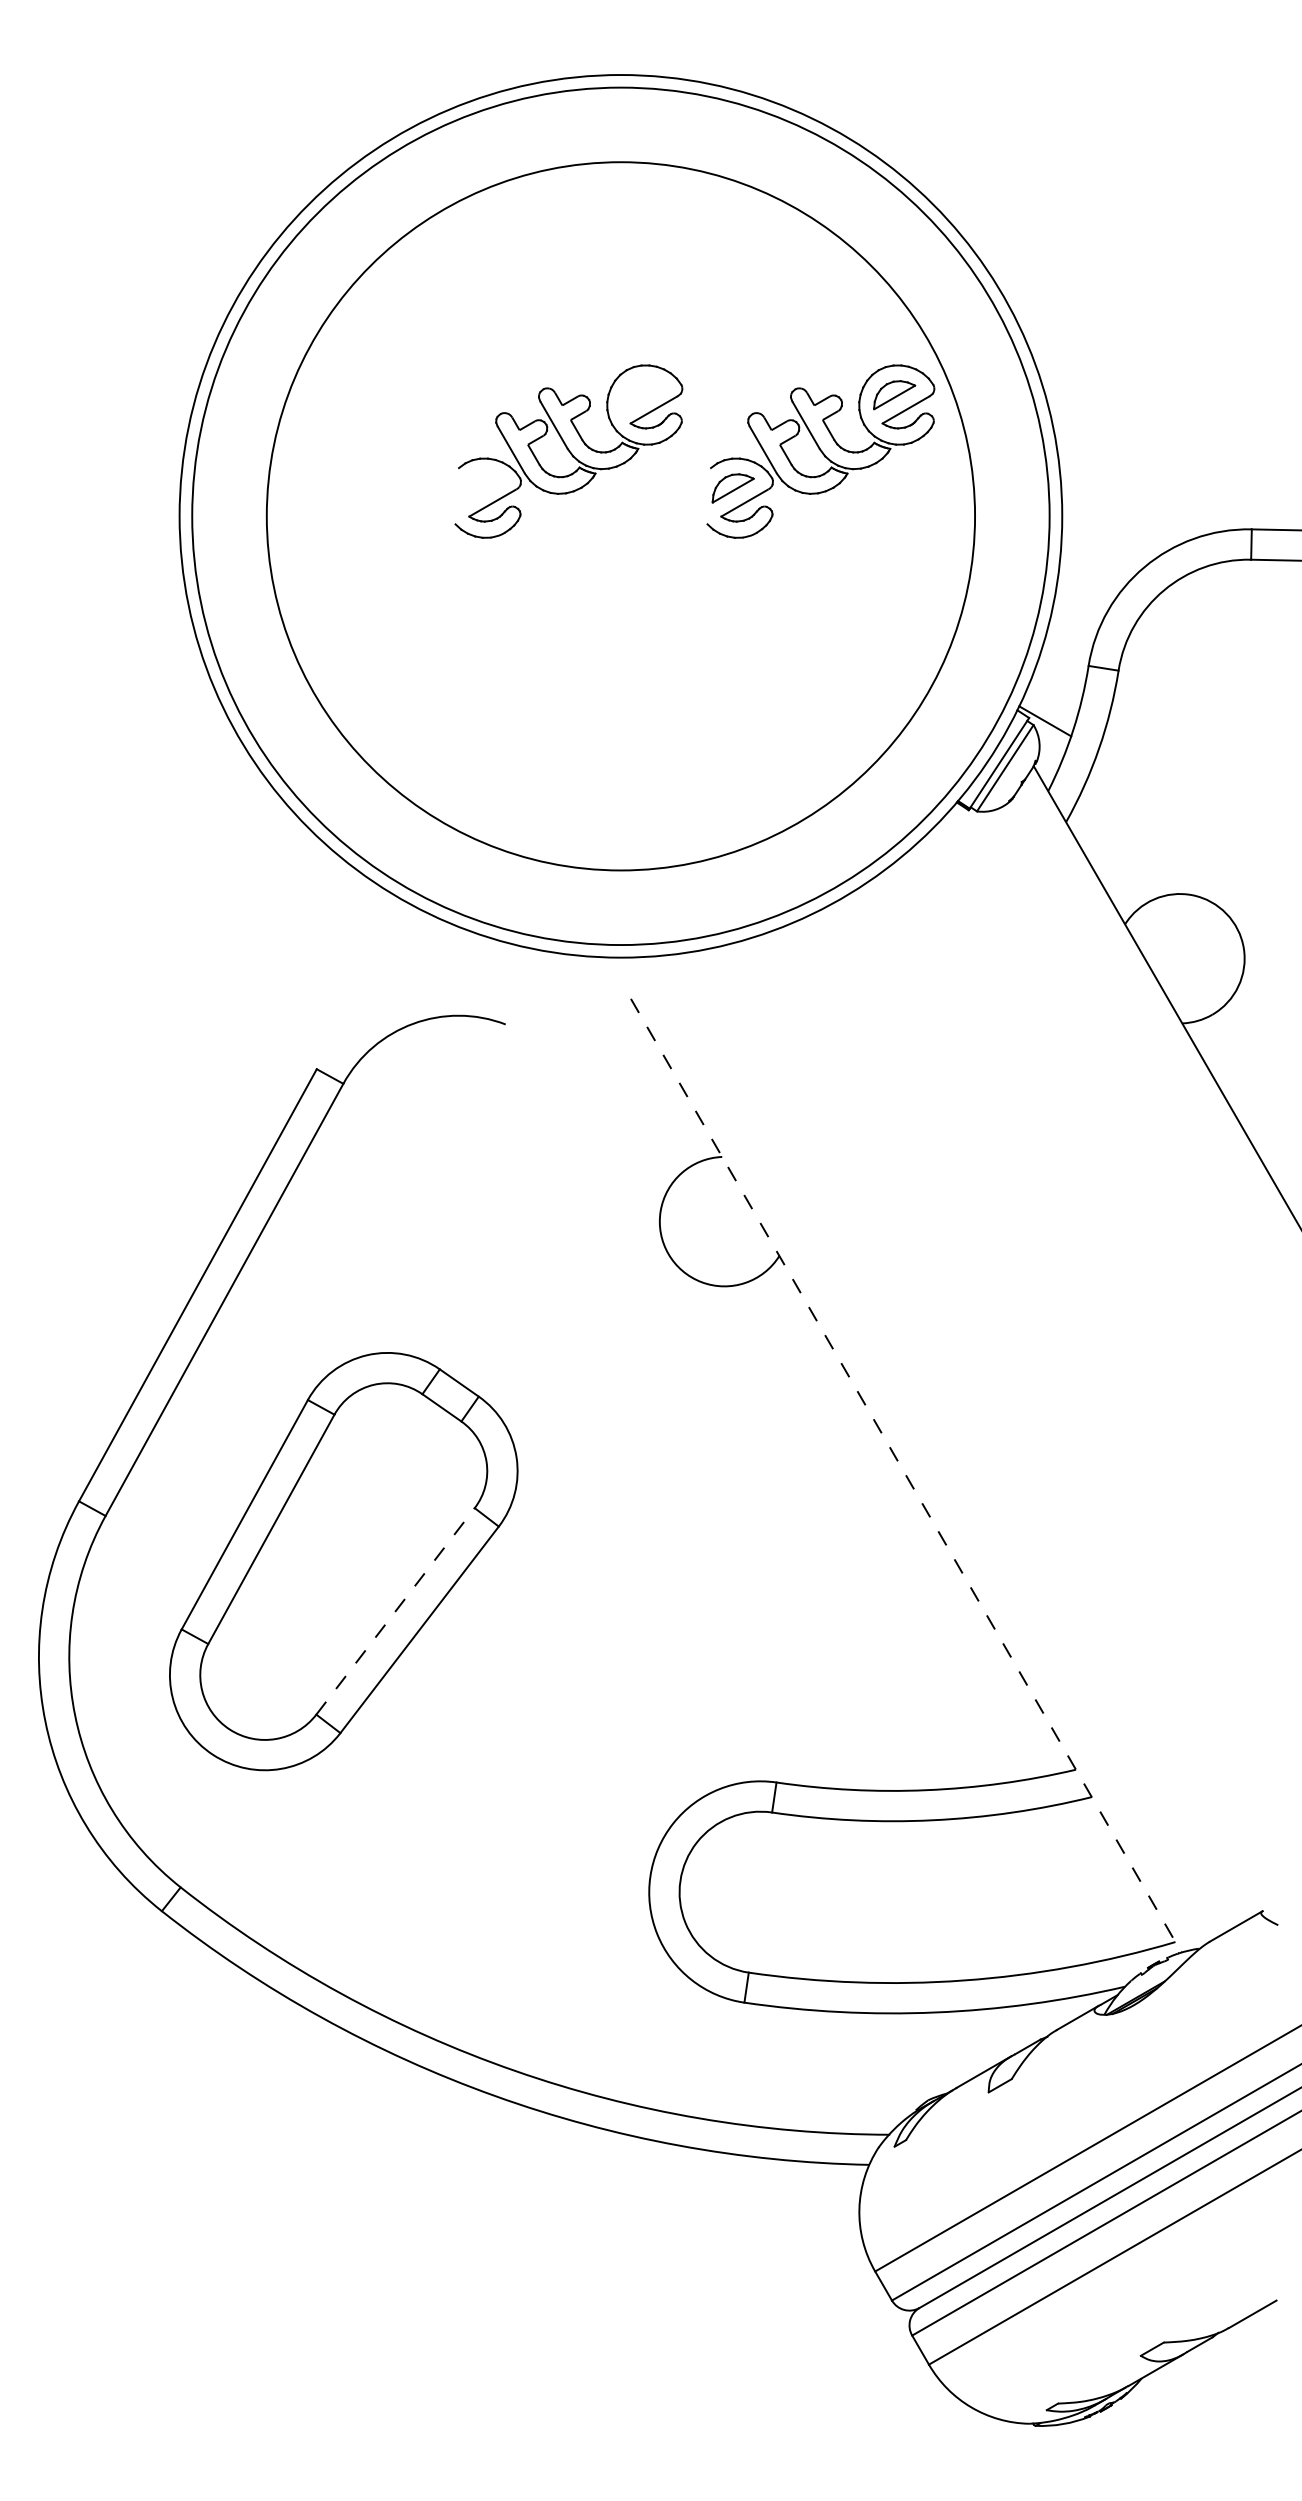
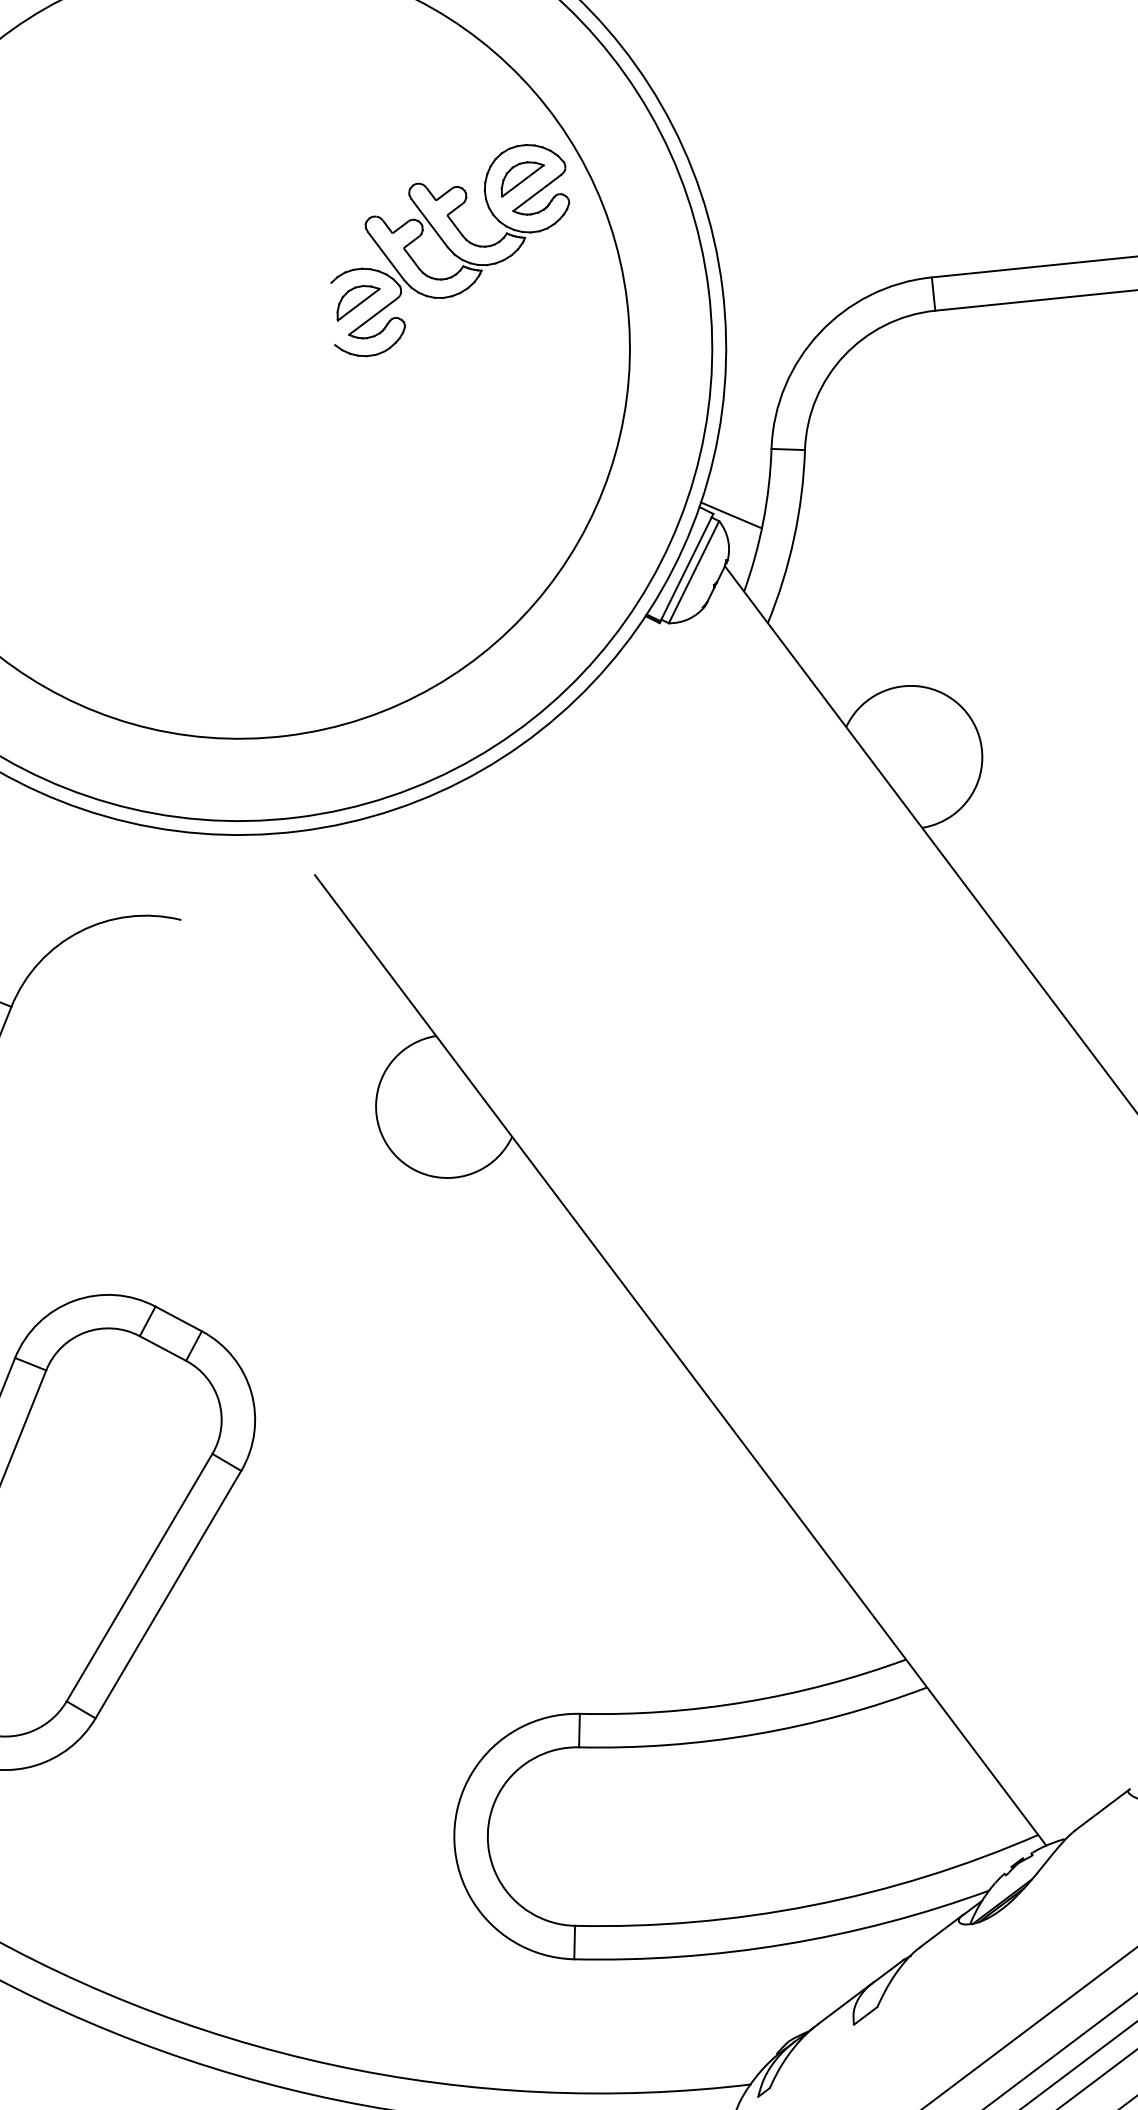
part: (568, 451) -> (173, 284), removed
line: (906, 1475) -> (680, 1360), dashed -> solid
line: (395, 1610) -> (139, 1576), dashed -> solid

